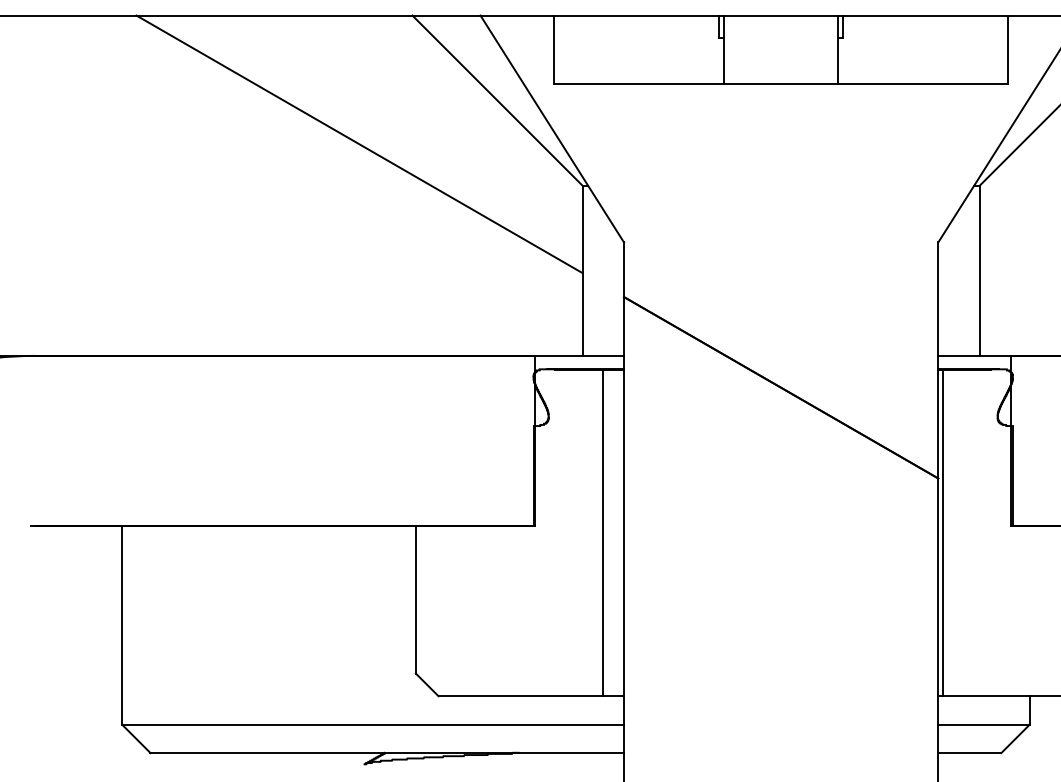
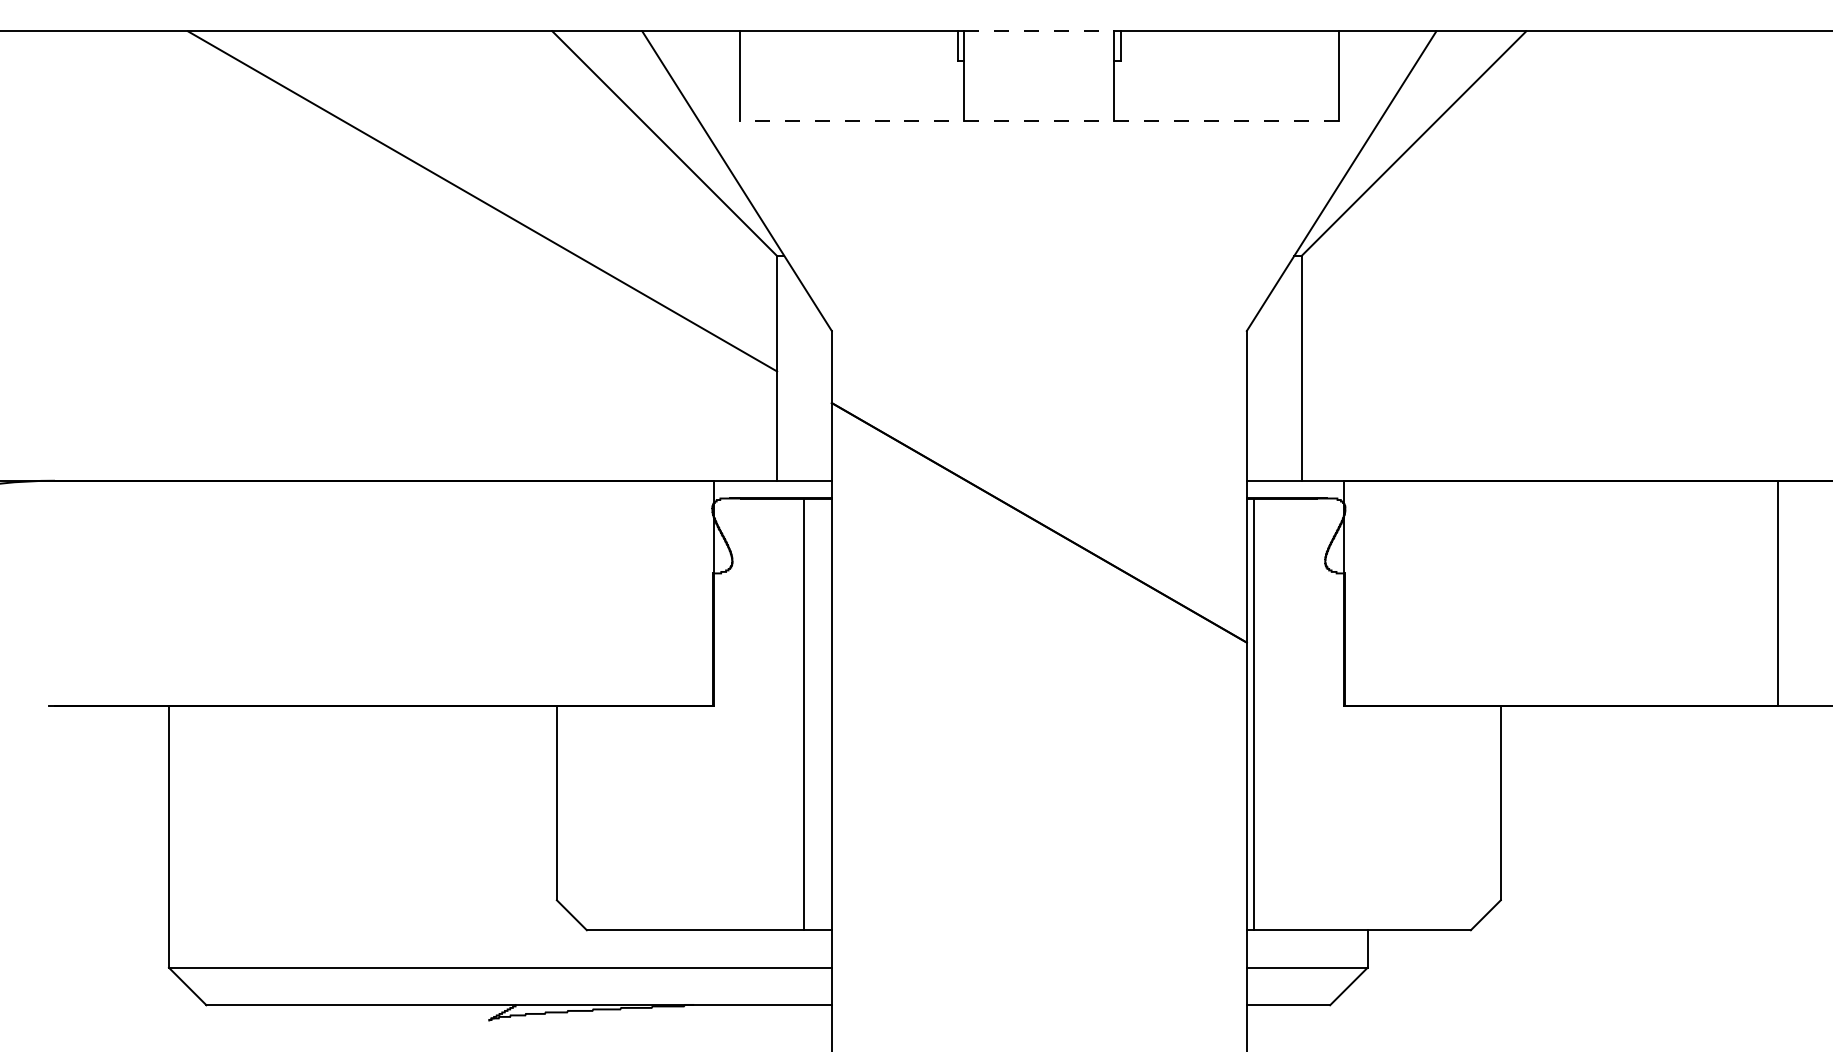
line: (781, 15) -> (1039, 31), solid -> dashed
line: (781, 83) -> (1039, 121), solid -> dashed

